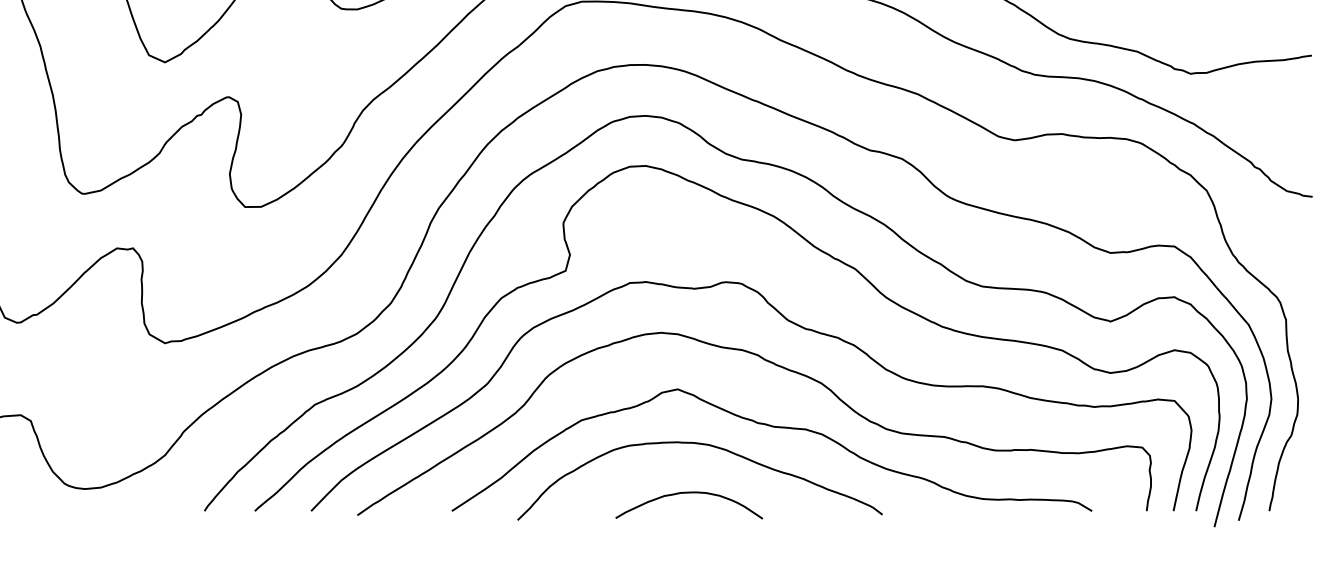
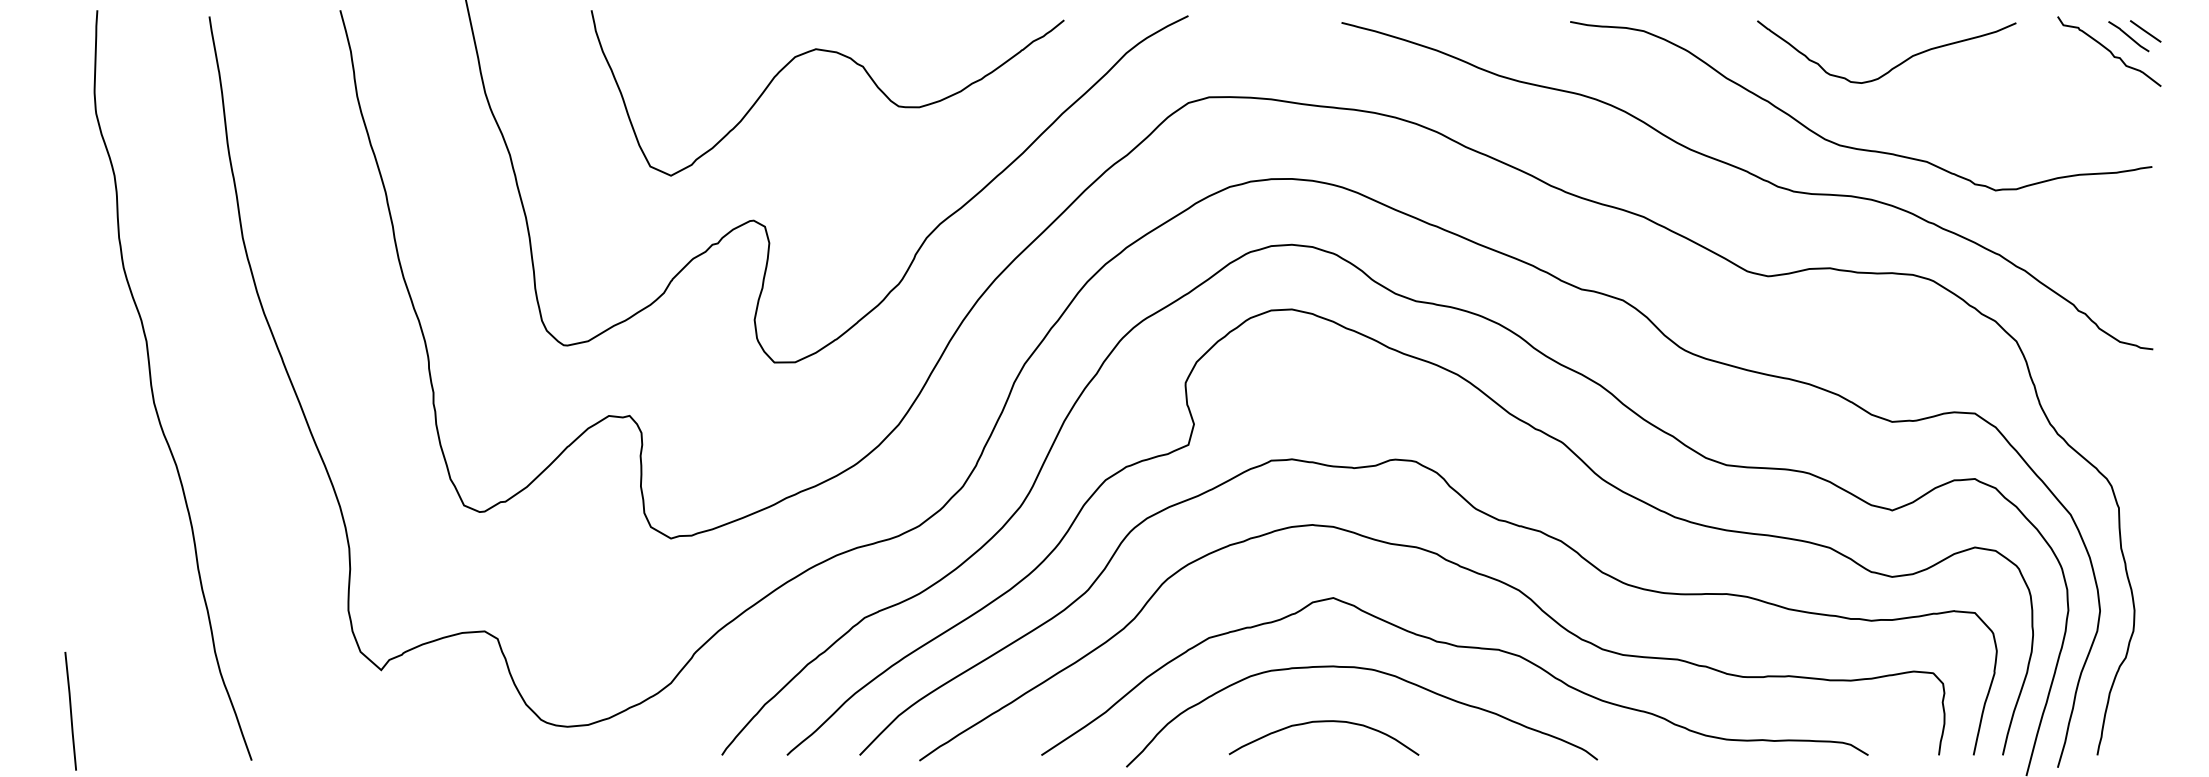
curve: (688, 493) -> (1323, 722), moved

